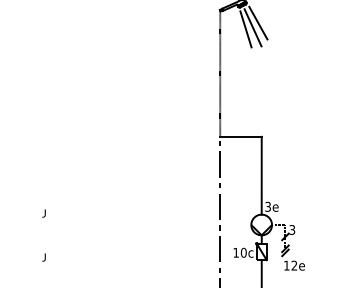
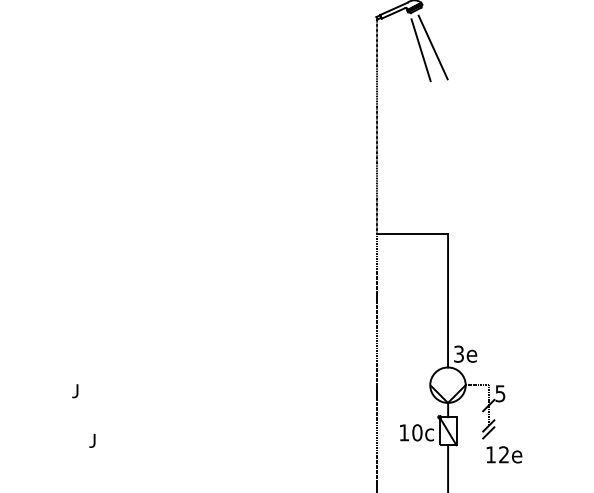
line: (258, 22) -> (442, 38), removed
text: (43, 213) -> (74, 391), moved
text: (292, 229) -> (500, 392), 3 -> 5
text: (43, 257) -> (91, 440), moved

